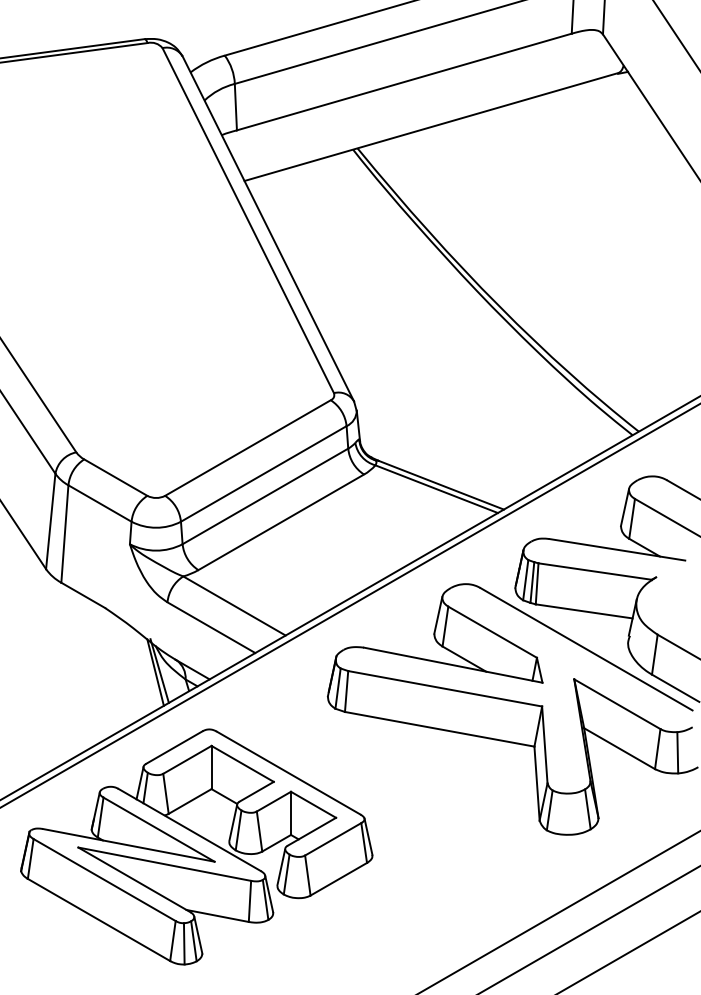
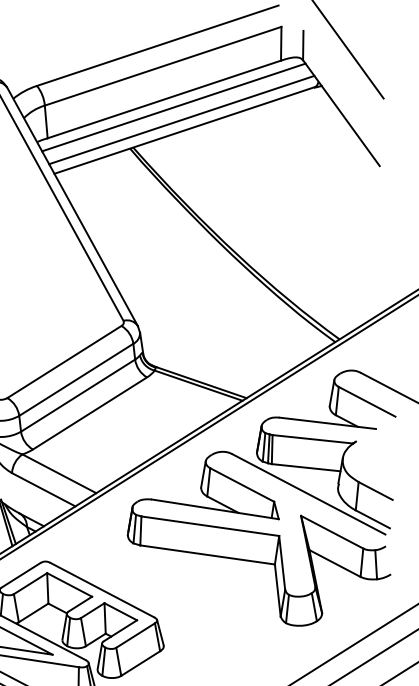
line: (417, 93) -> (173, 107), added
line: (427, 112) -> (181, 120), added

